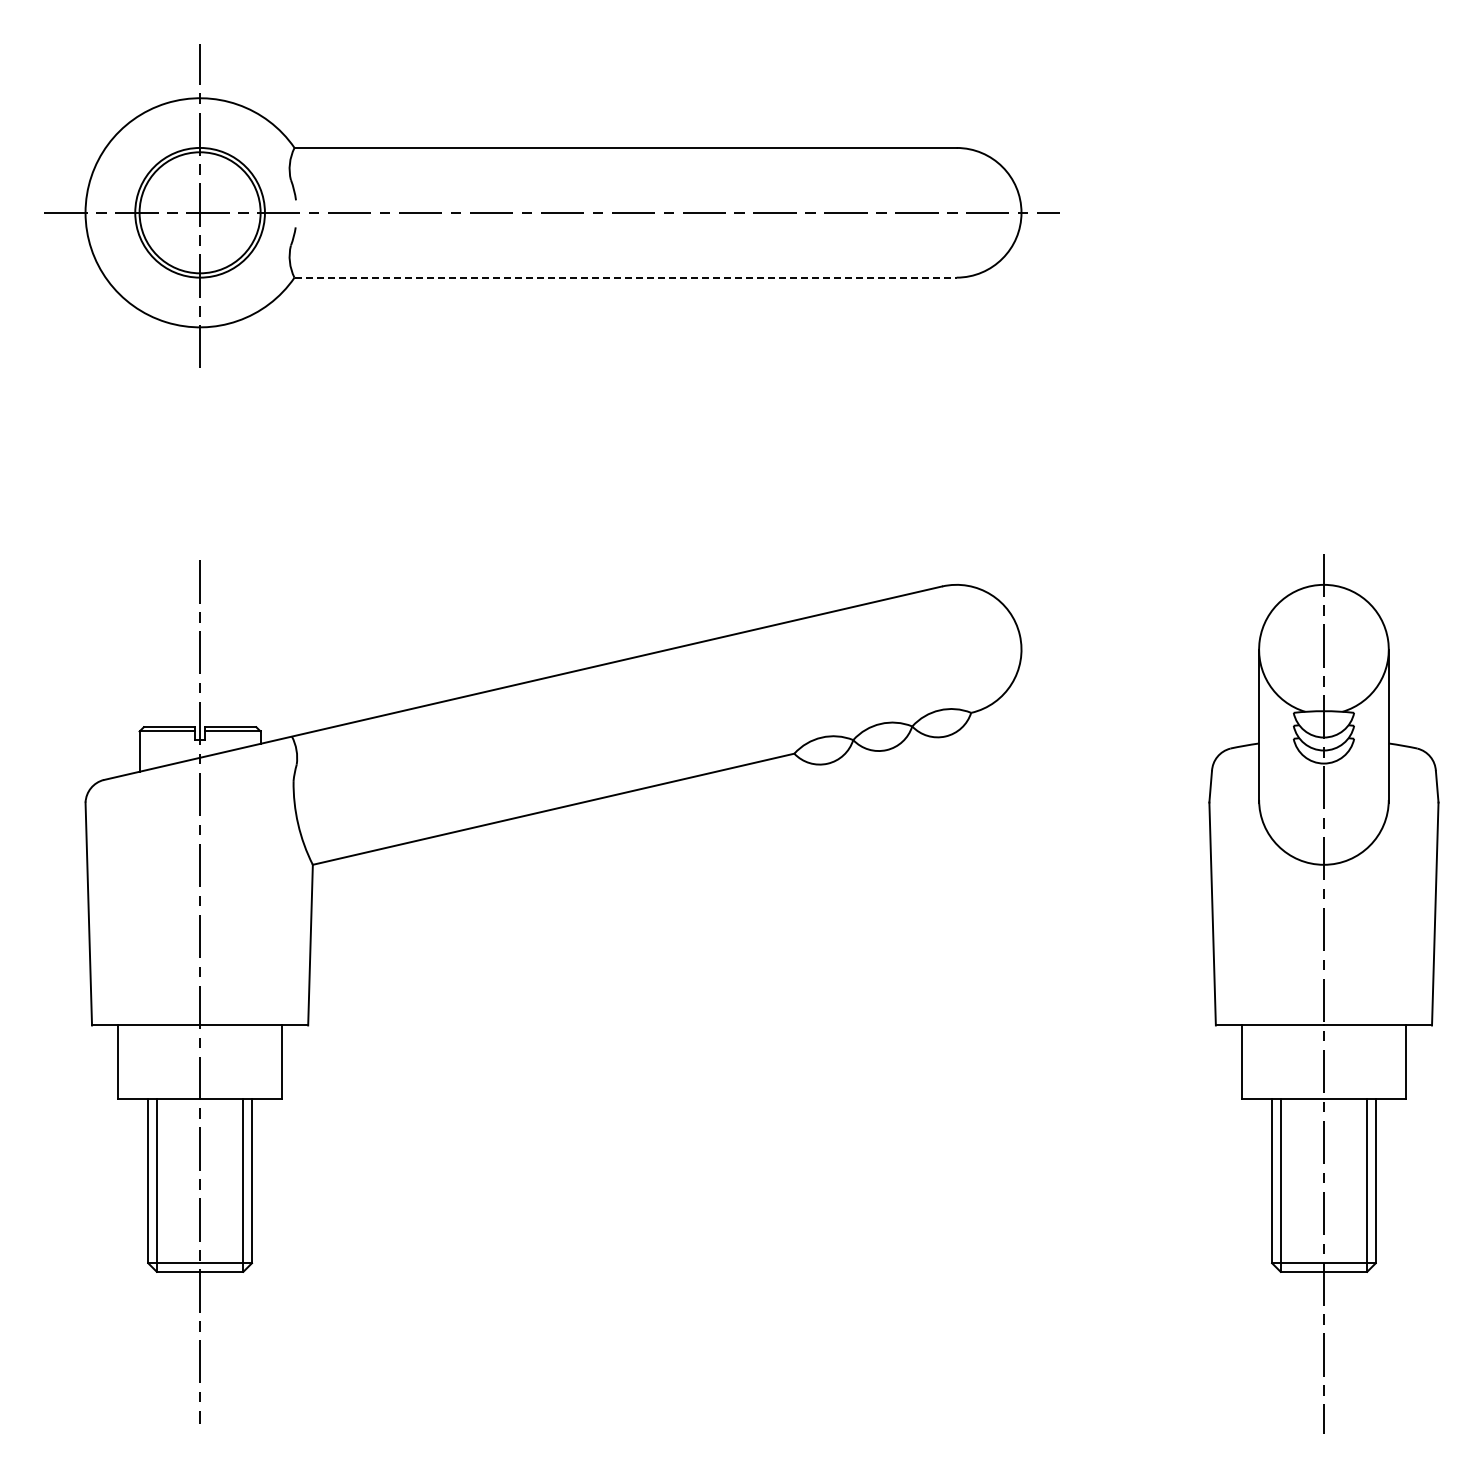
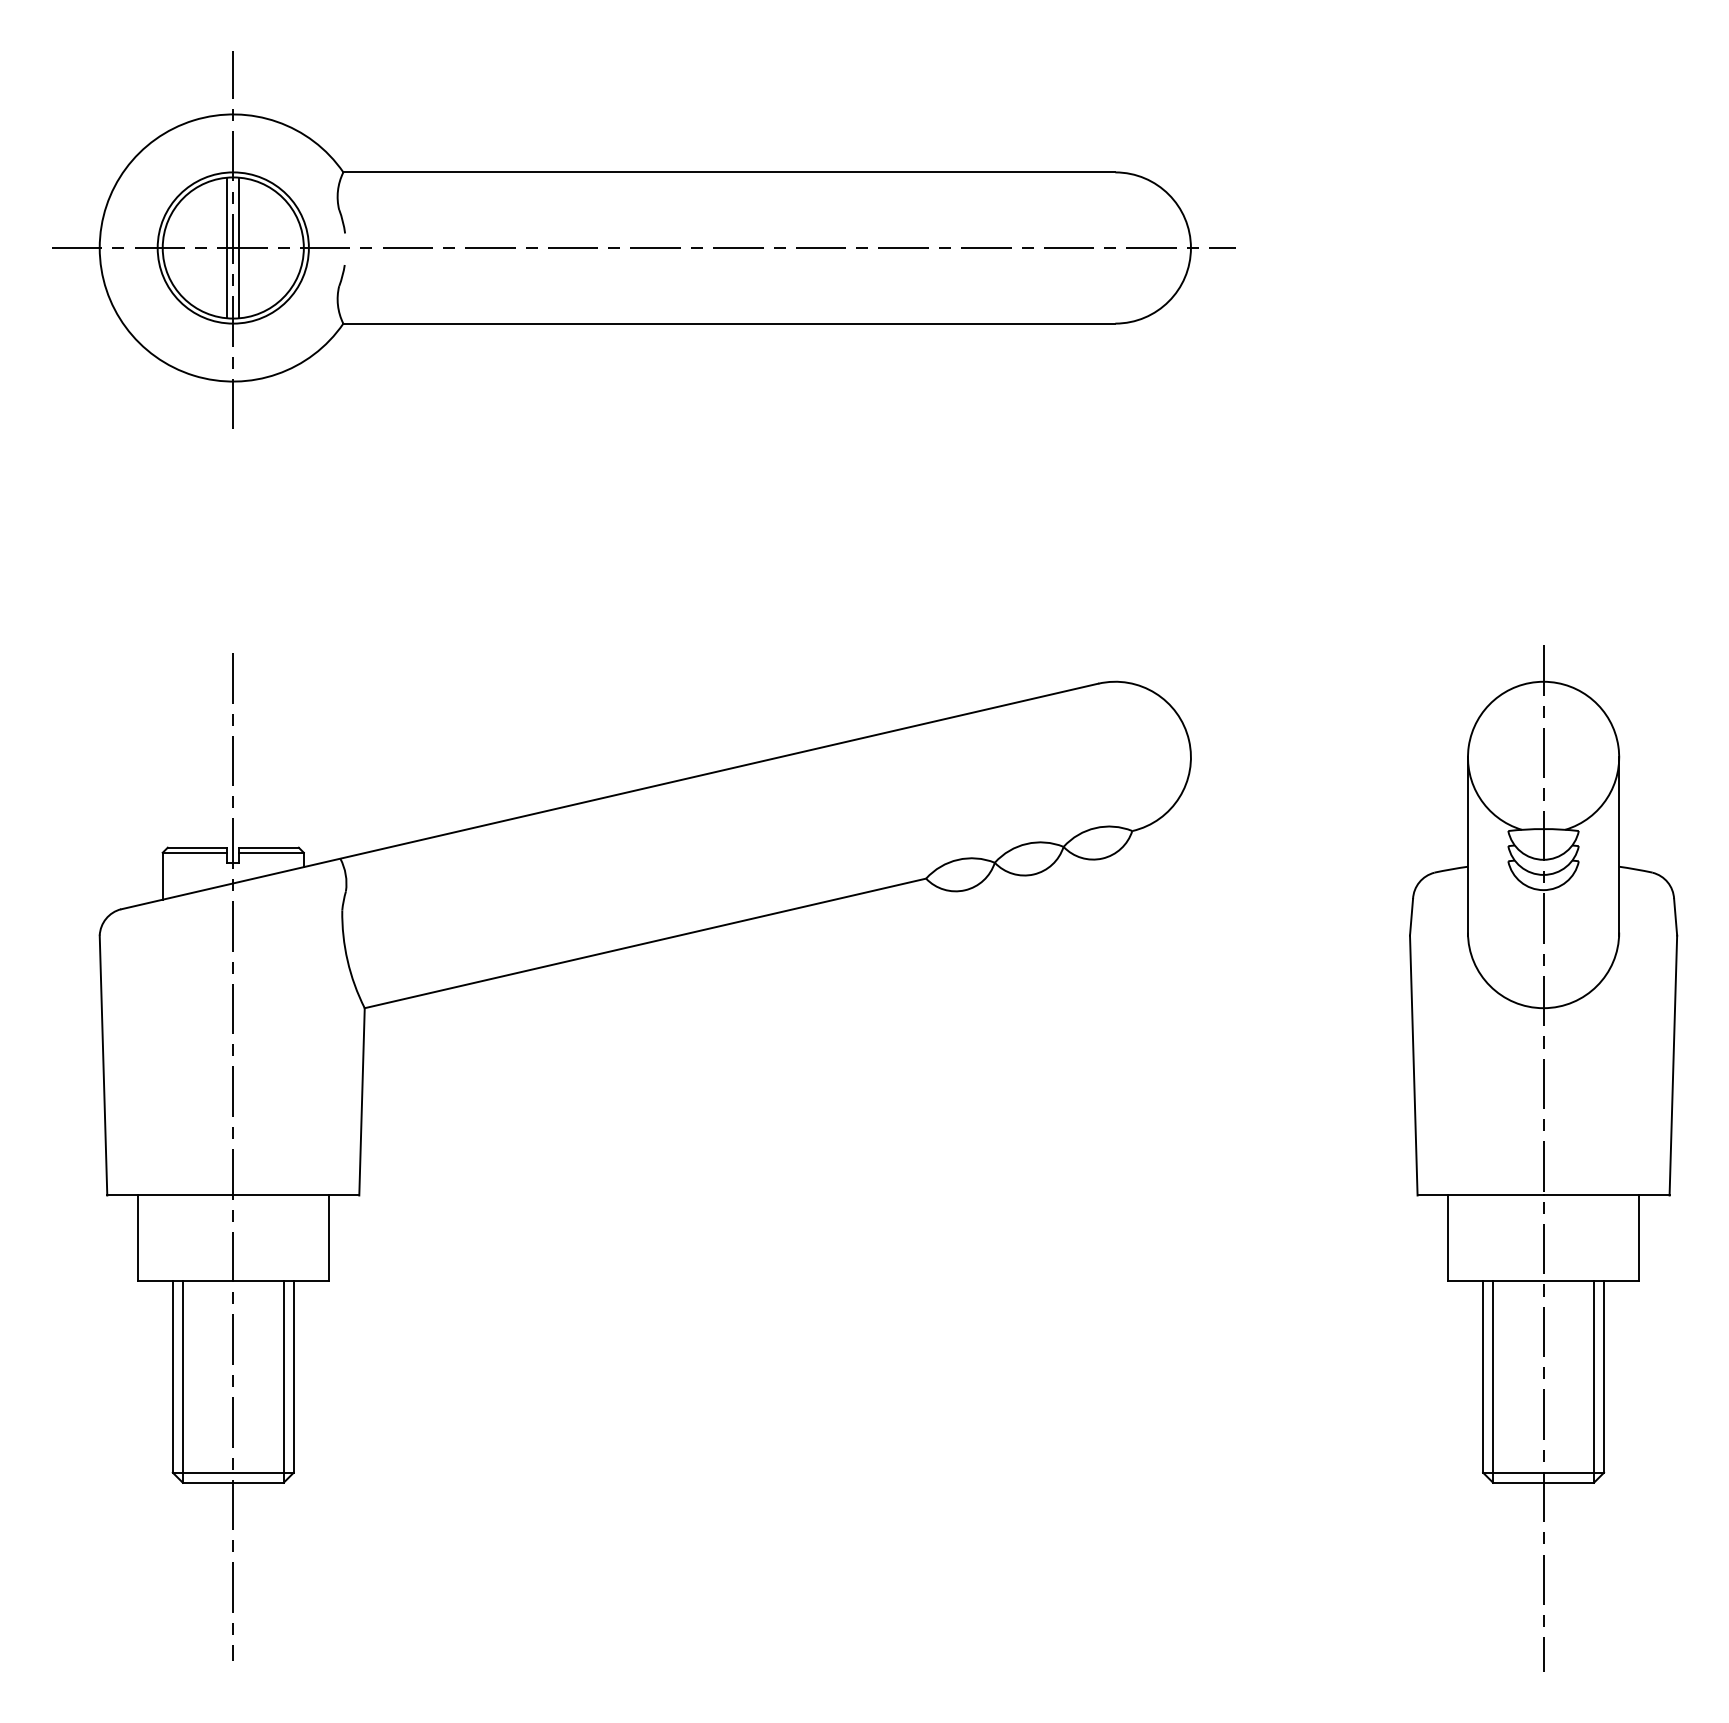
line: (194, 212) -> (226, 247), added
line: (205, 212) -> (239, 247), added
line: (626, 277) -> (730, 323), dashed -> solid

